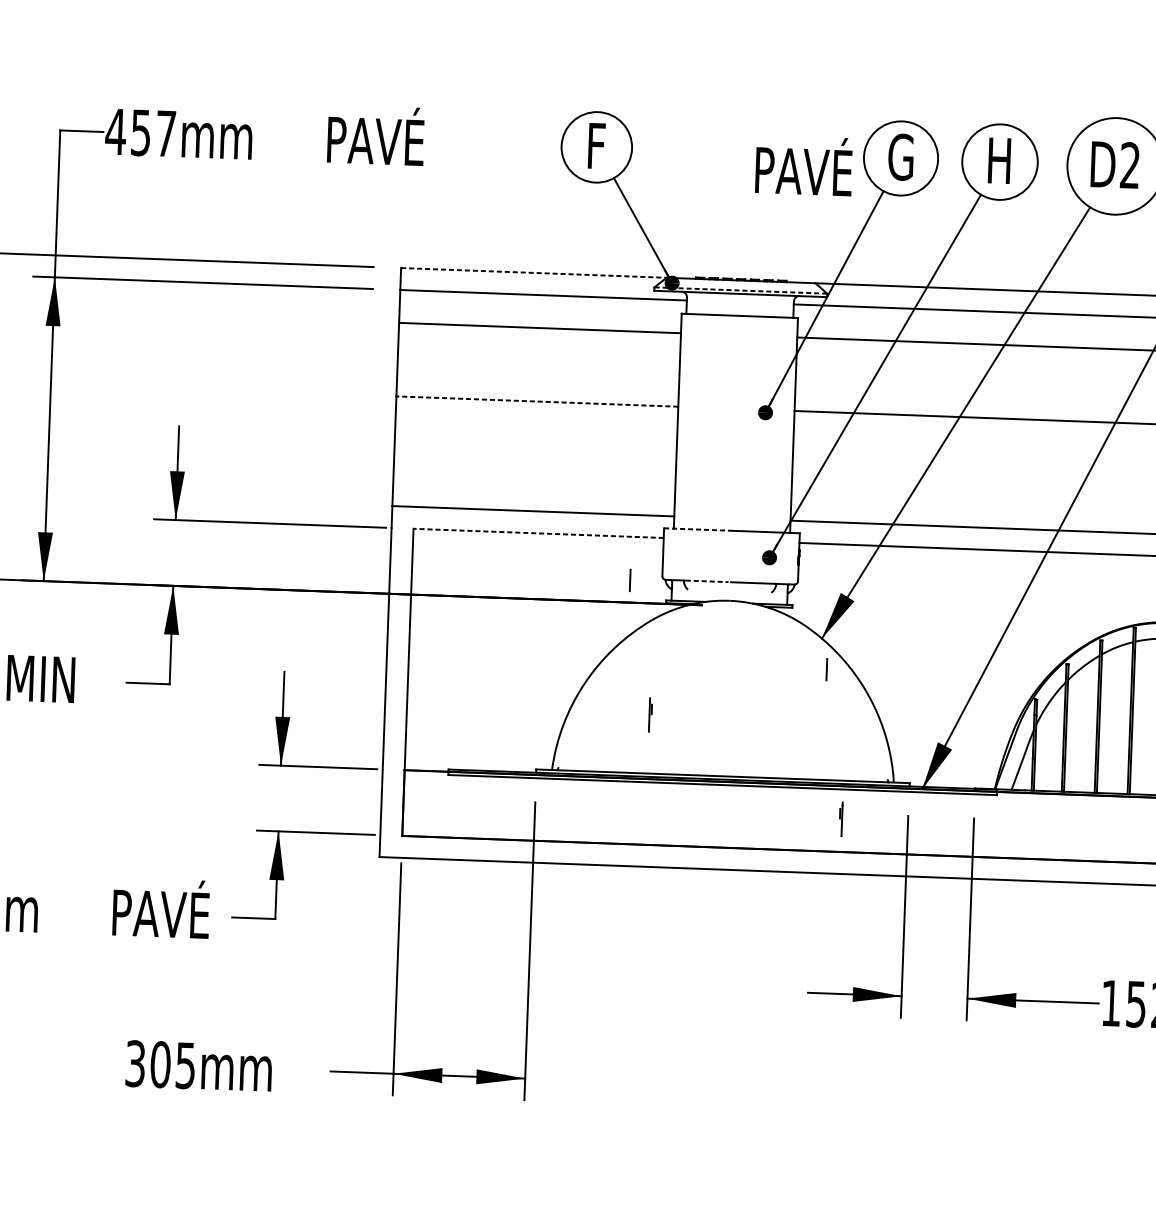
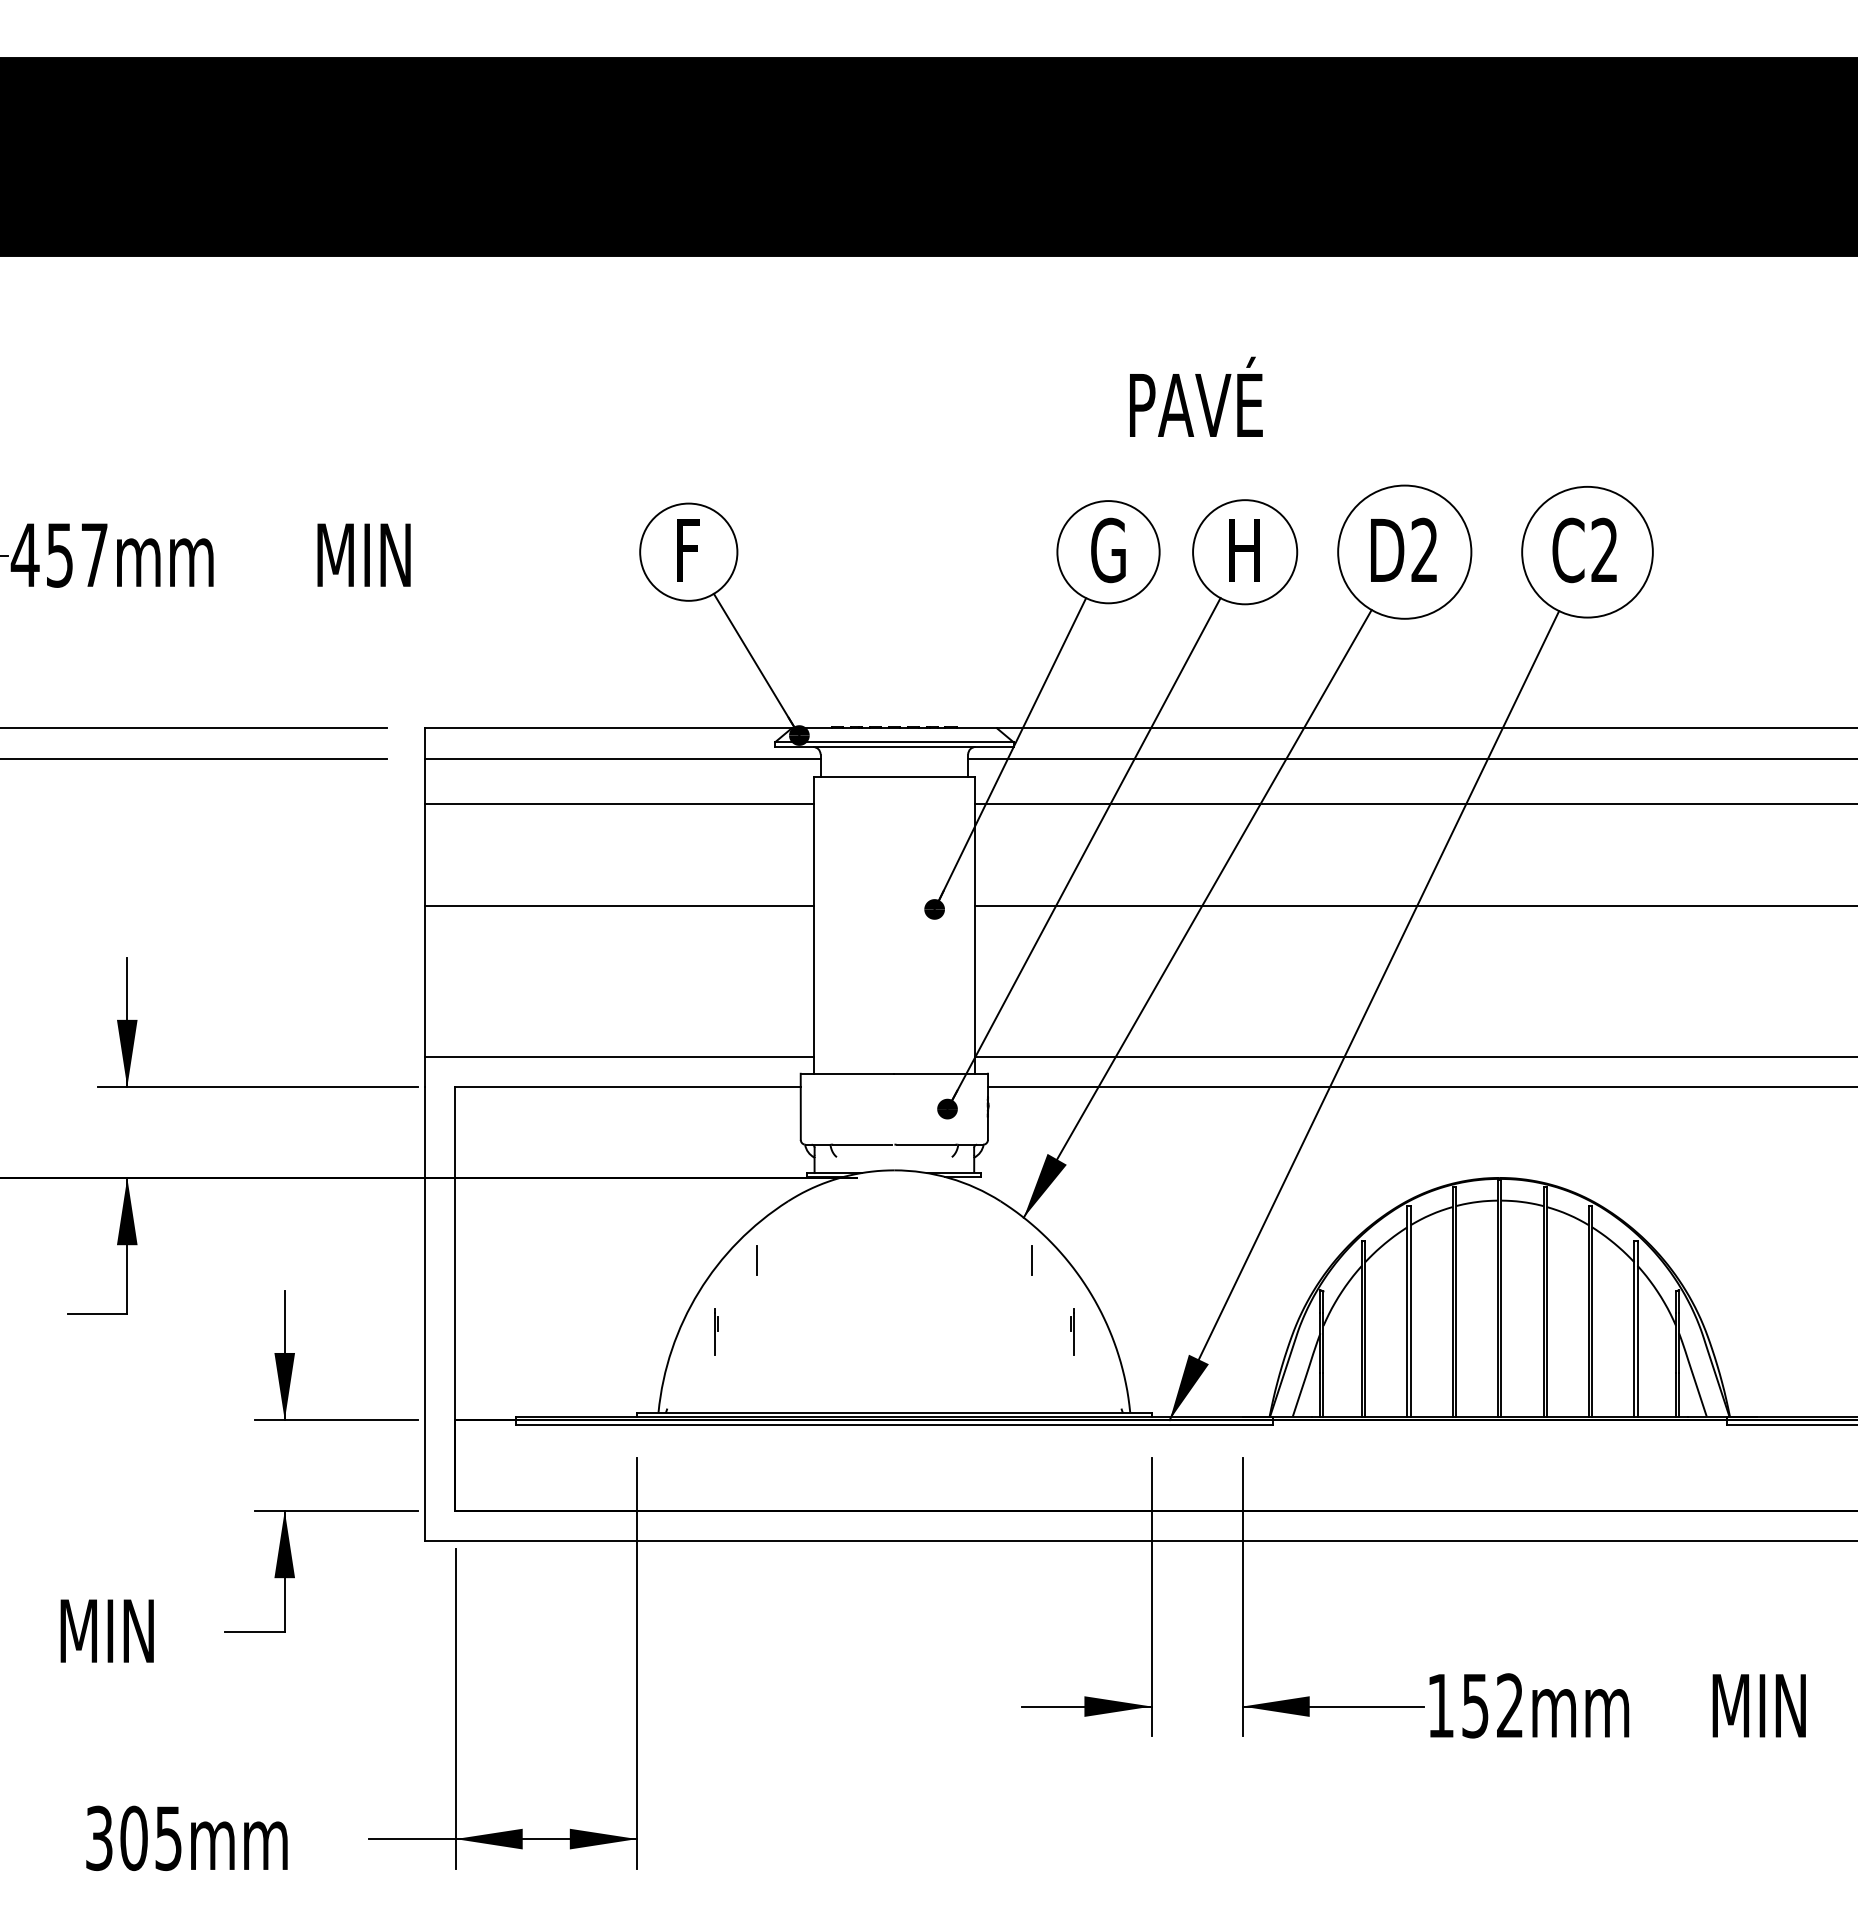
text: (377, 135) -> (386, 546), PAVÉ -> MIN
text: (804, 165) -> (1196, 396), moved
line: (533, 272) -> (608, 728), dashed -> solid
line: (740, 290) -> (893, 742), dashed -> solid
line: (537, 401) -> (619, 905), dashed -> solid
line: (698, 529) -> (847, 1073), dashed -> solid
line: (538, 533) -> (628, 1087), dashed -> solid
line: (630, 580) -> (756, 1260), moved
line: (706, 581) -> (862, 1144), dashed -> solid
part: (650, 714) -> (716, 1331), moved
part: (841, 819) -> (1072, 1331), moved
text: (163, 908) -> (129, 1622), PAVÉ -> MIN

